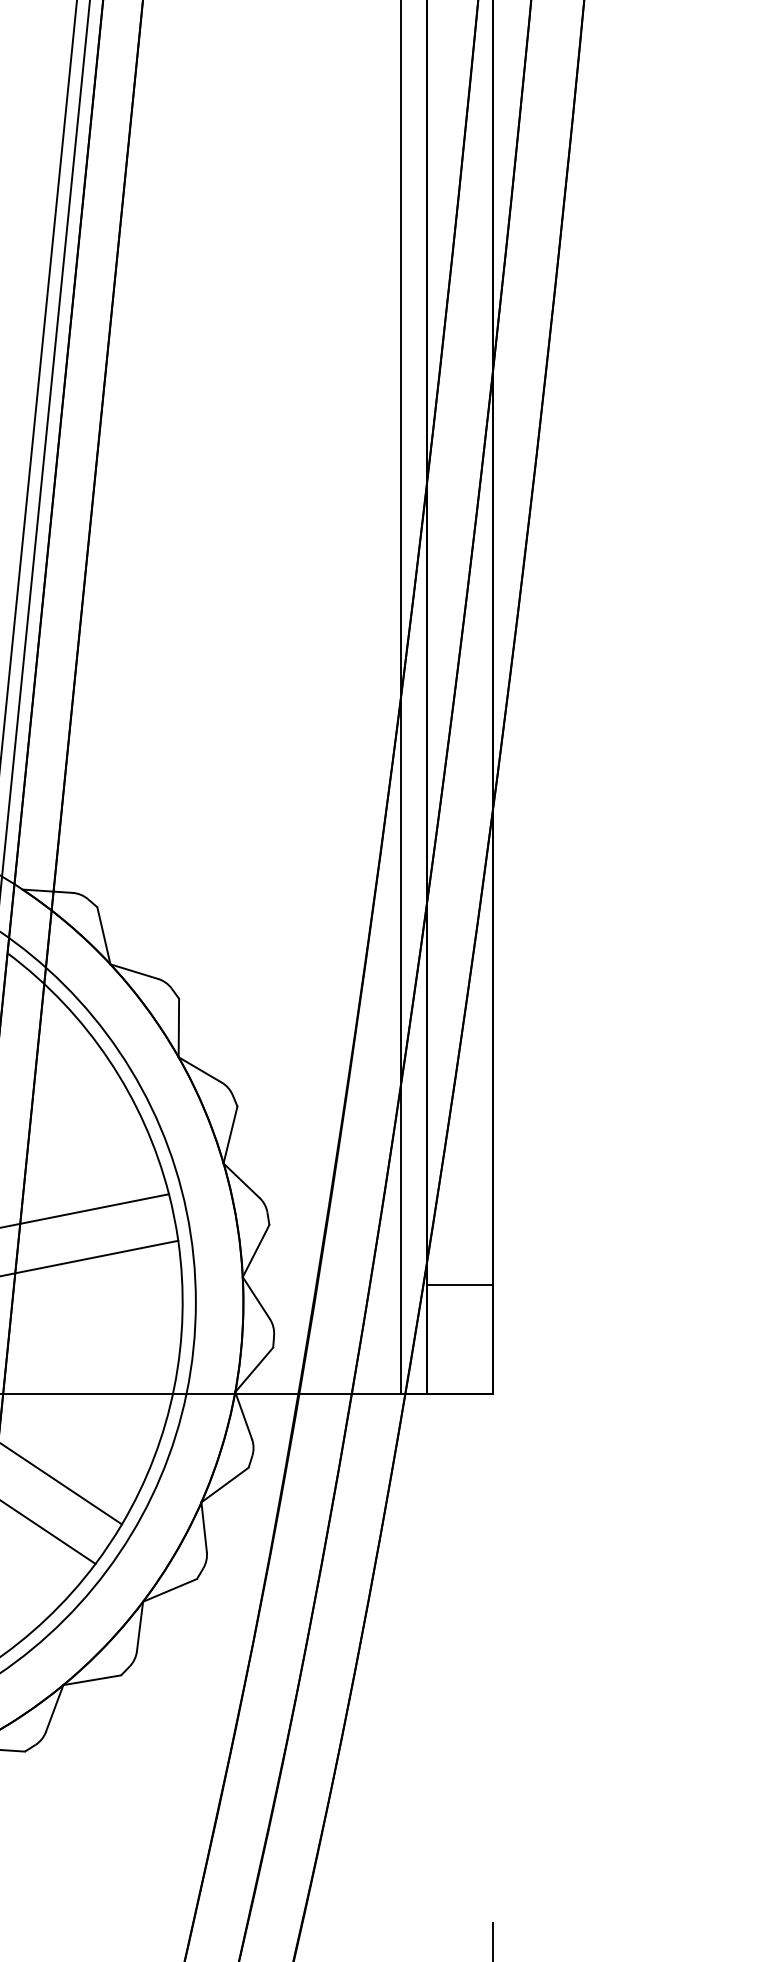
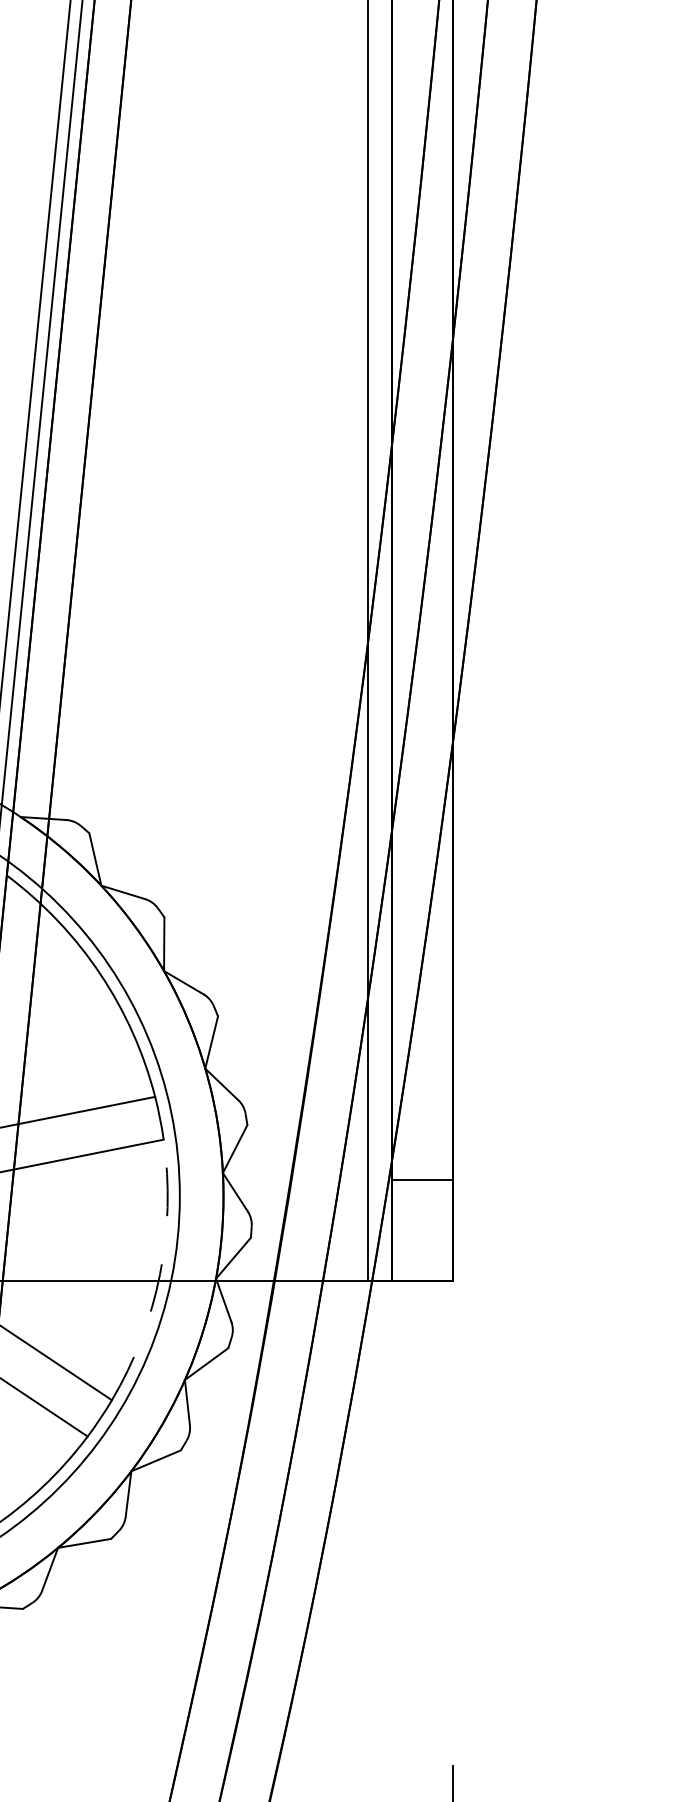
arc: (174, 1387) -> (160, 1274), solid -> dashed

